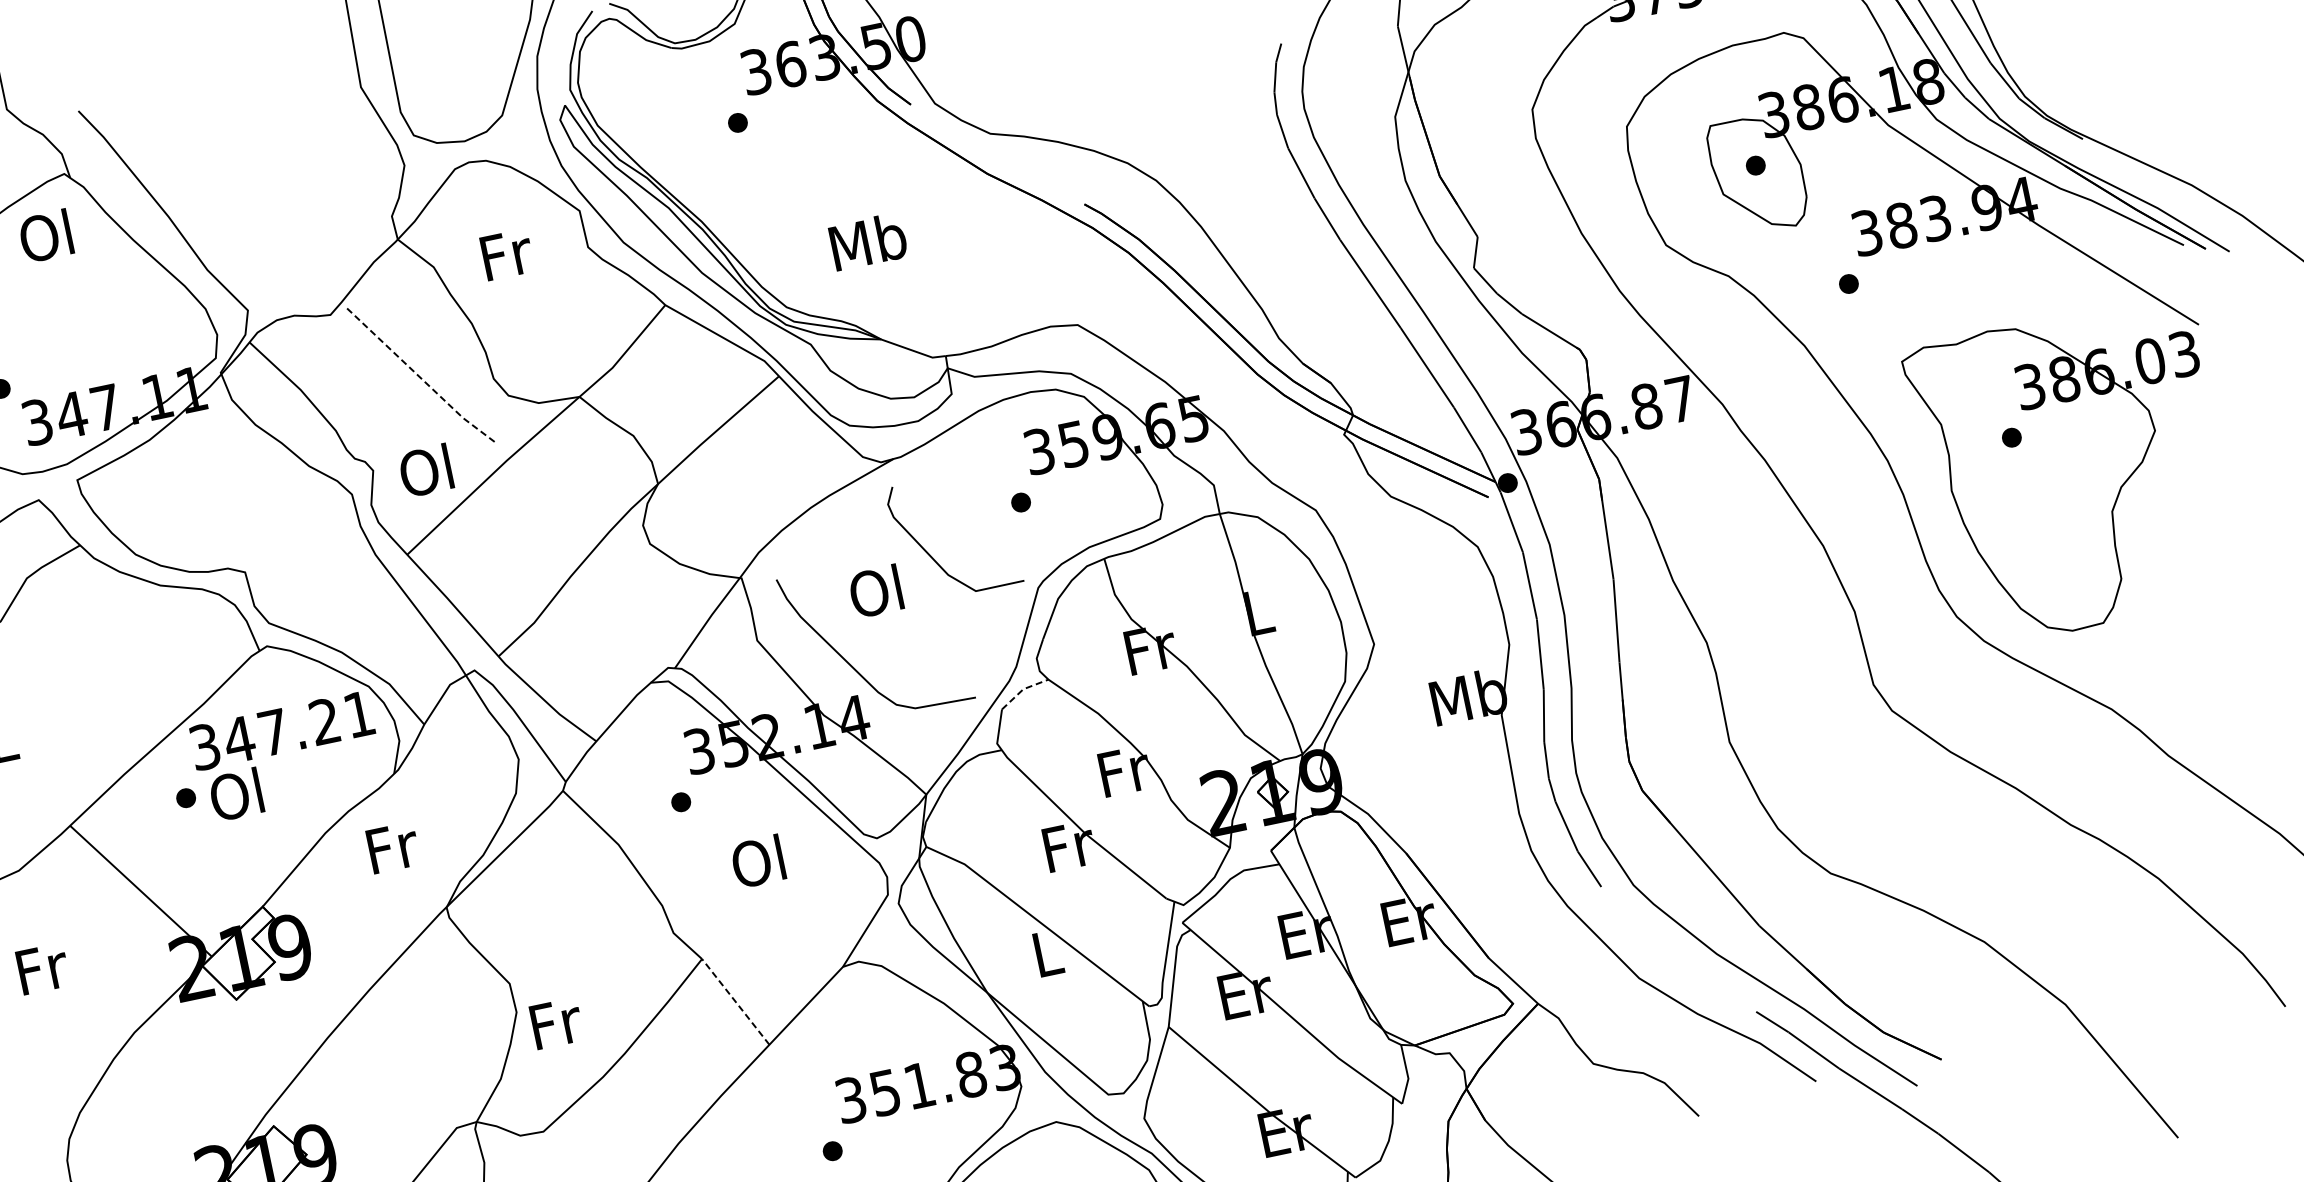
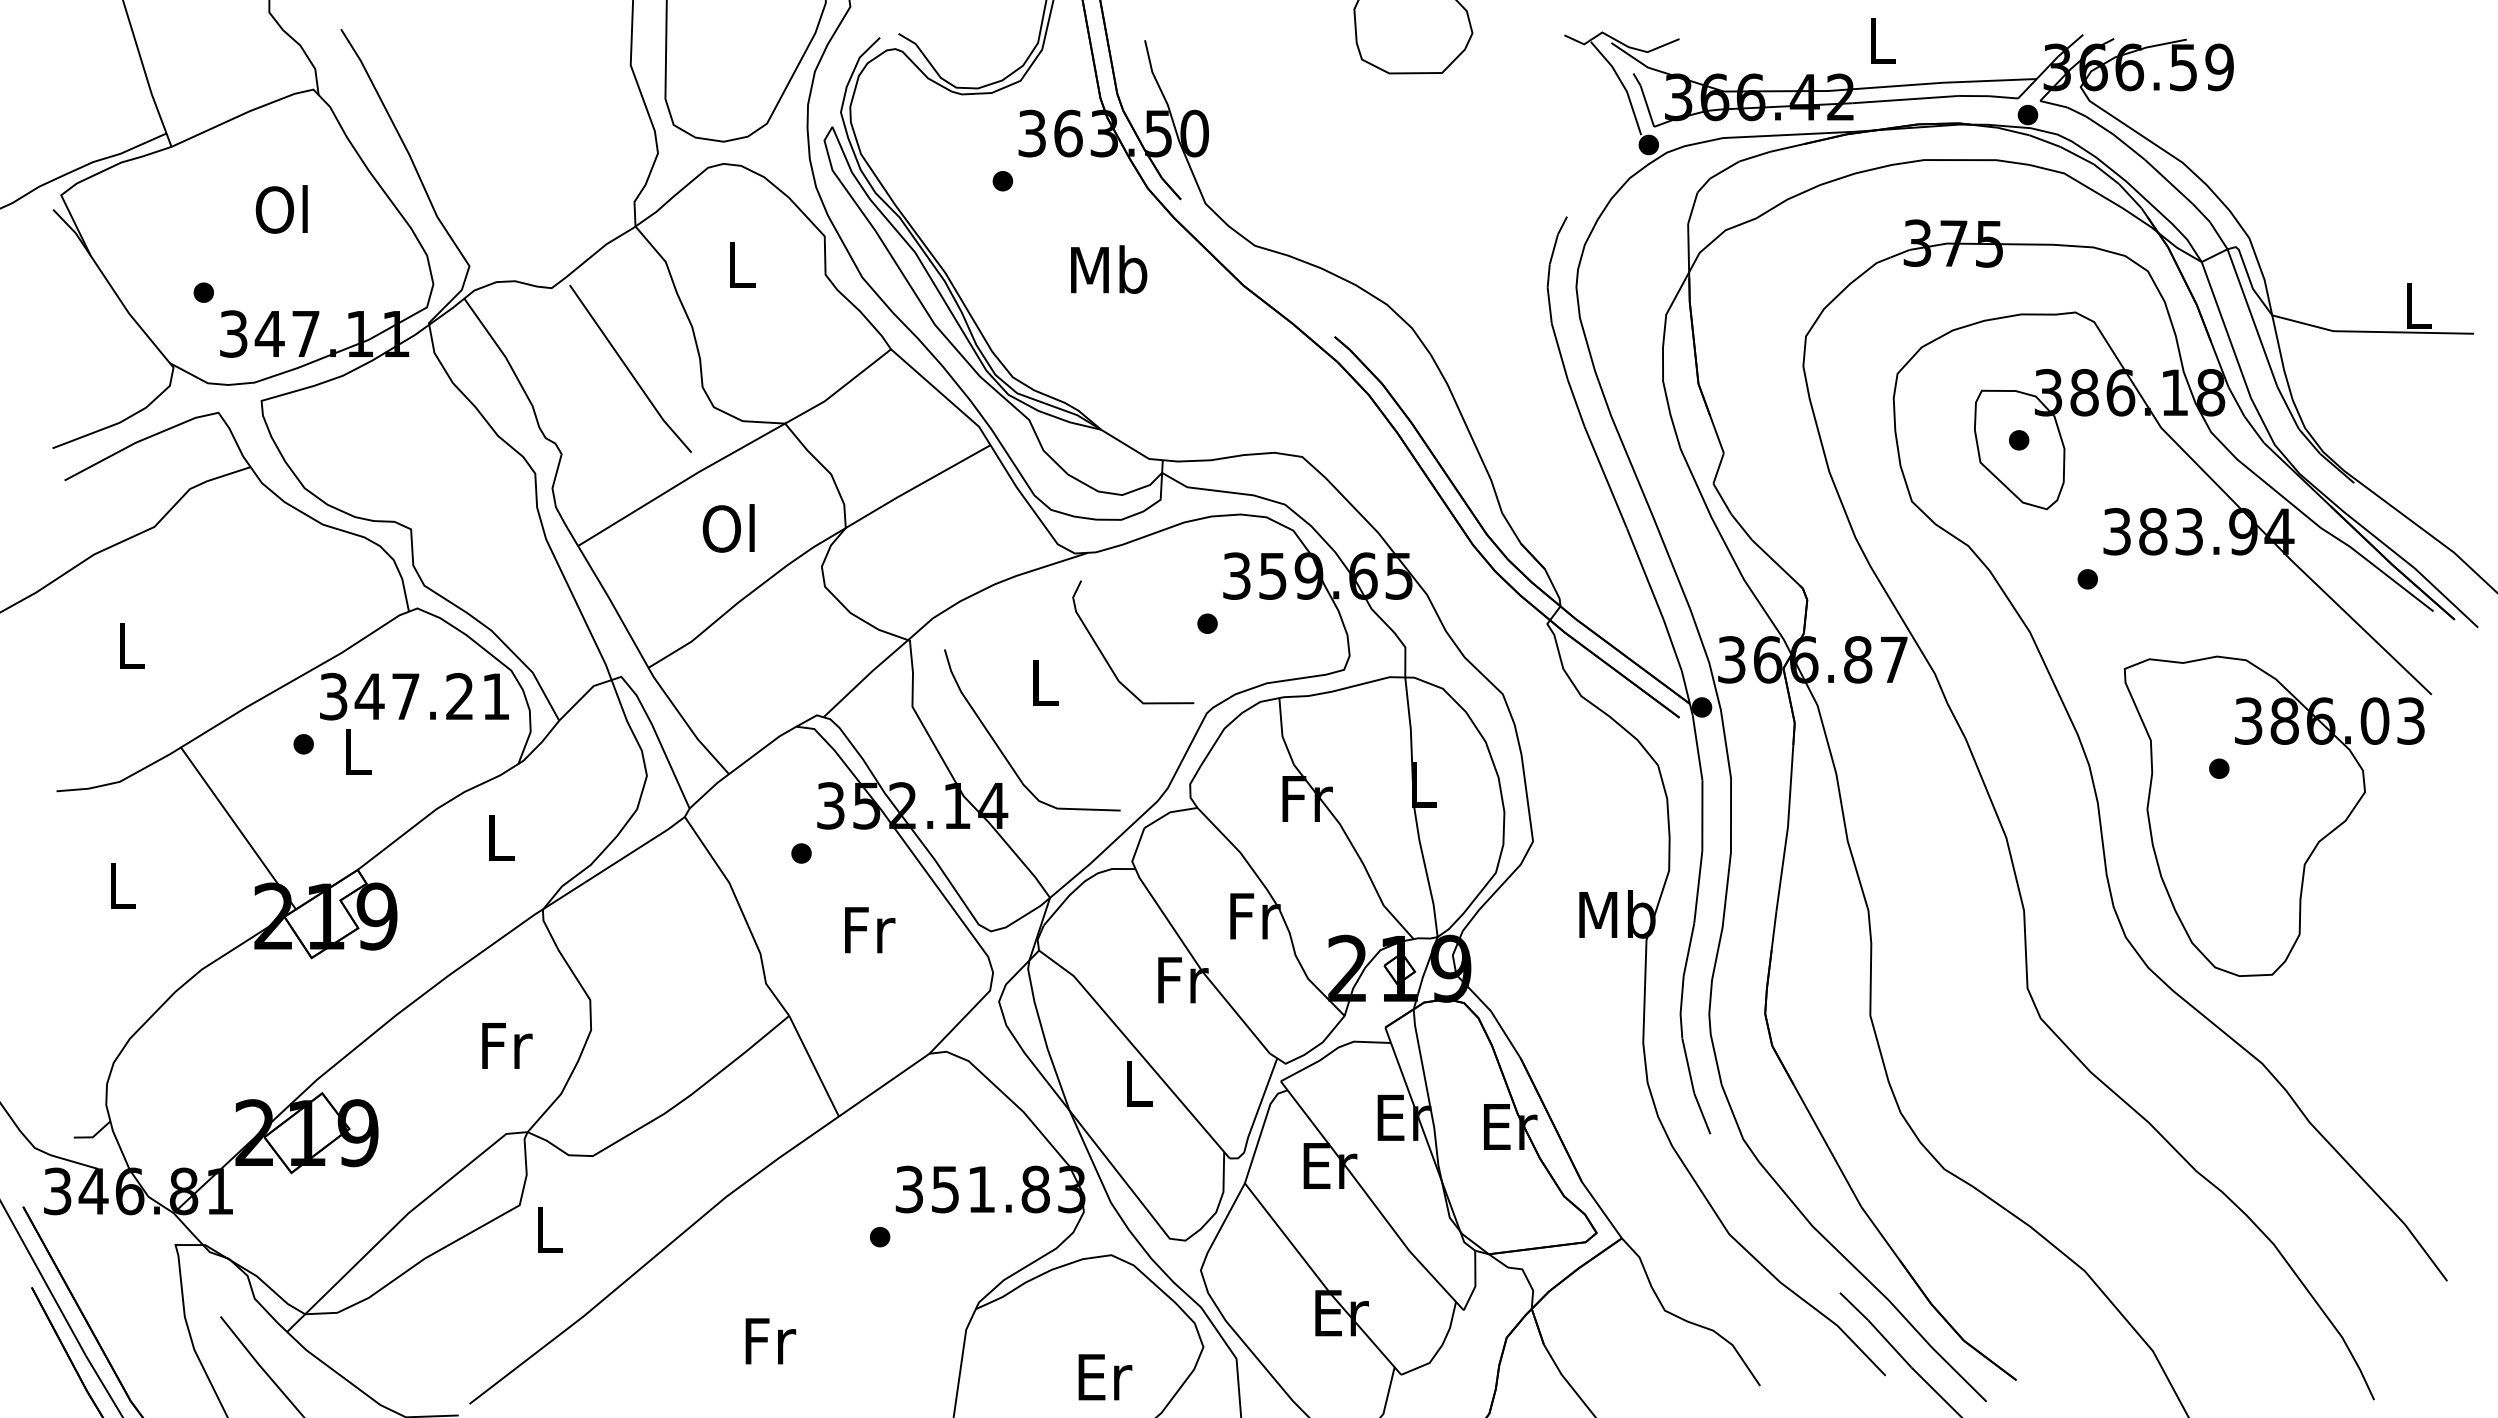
text: (45, 236) -> (281, 209), moved
text: (868, 241) -> (1109, 269), moved
text: (507, 254) -> (742, 264), Fr -> L
line: (421, 378) -> (629, 371), dashed -> solid
text: (425, 470) -> (728, 528), moved
text: (875, 591) -> (1042, 682), Ol -> L
line: (1022, 689) -> (1169, 812), dashed -> solid
text: (235, 794) -> (354, 751), Ol -> L
text: (393, 847) -> (502, 838), Fr -> L
text: (759, 861) -> (867, 929), Ol -> Fr
text: (43, 968) -> (123, 885), Fr -> L
line: (735, 1001) -> (813, 1065), dashed -> solid
text: (556, 1023) -> (507, 1045), moved

